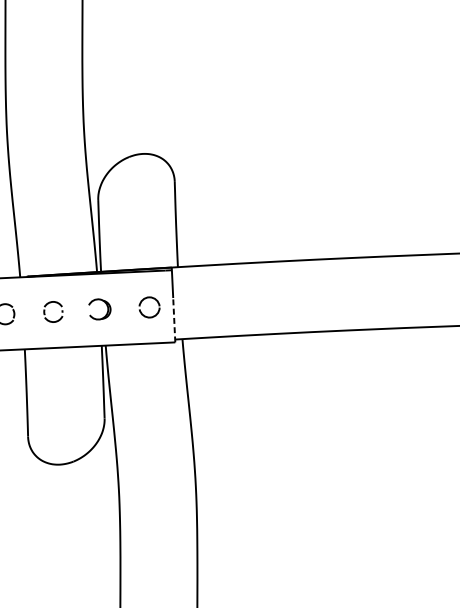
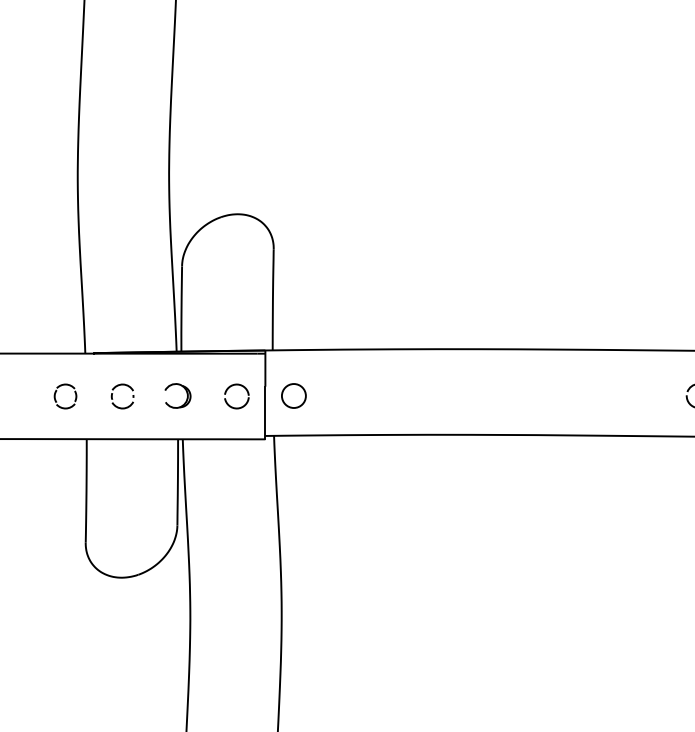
circle: (197, 304) -> (293, 395), added
line: (174, 319) -> (265, 412), dashed -> solid

